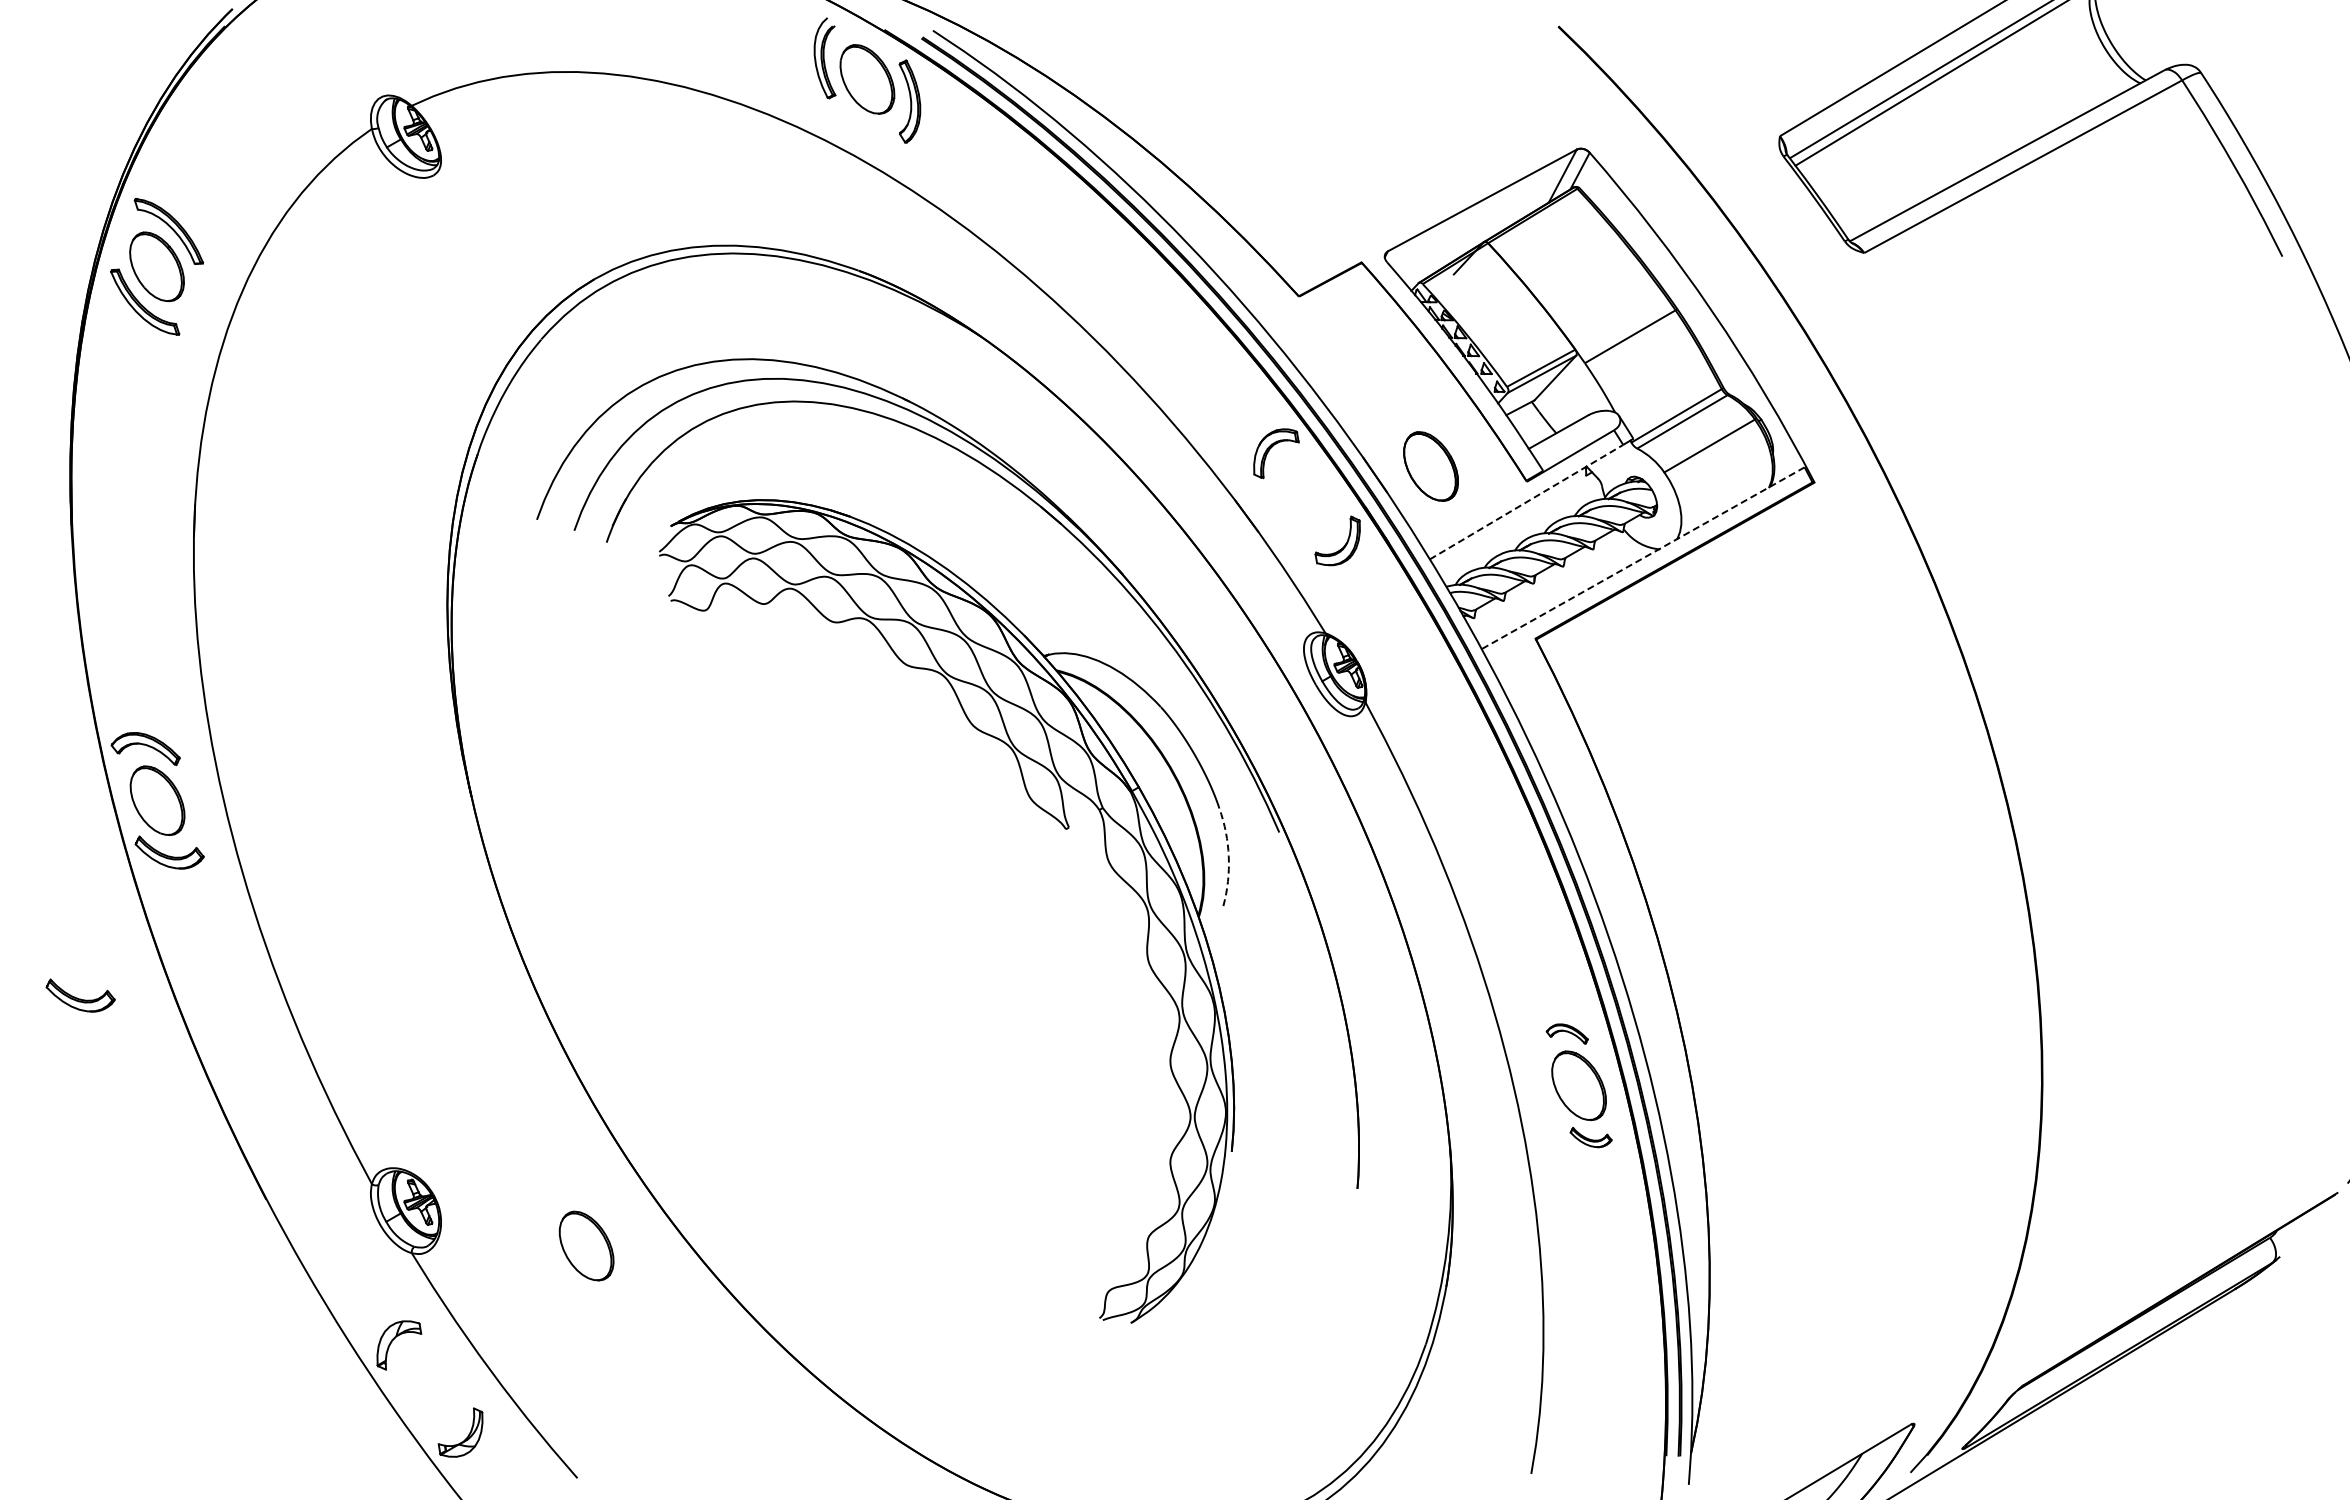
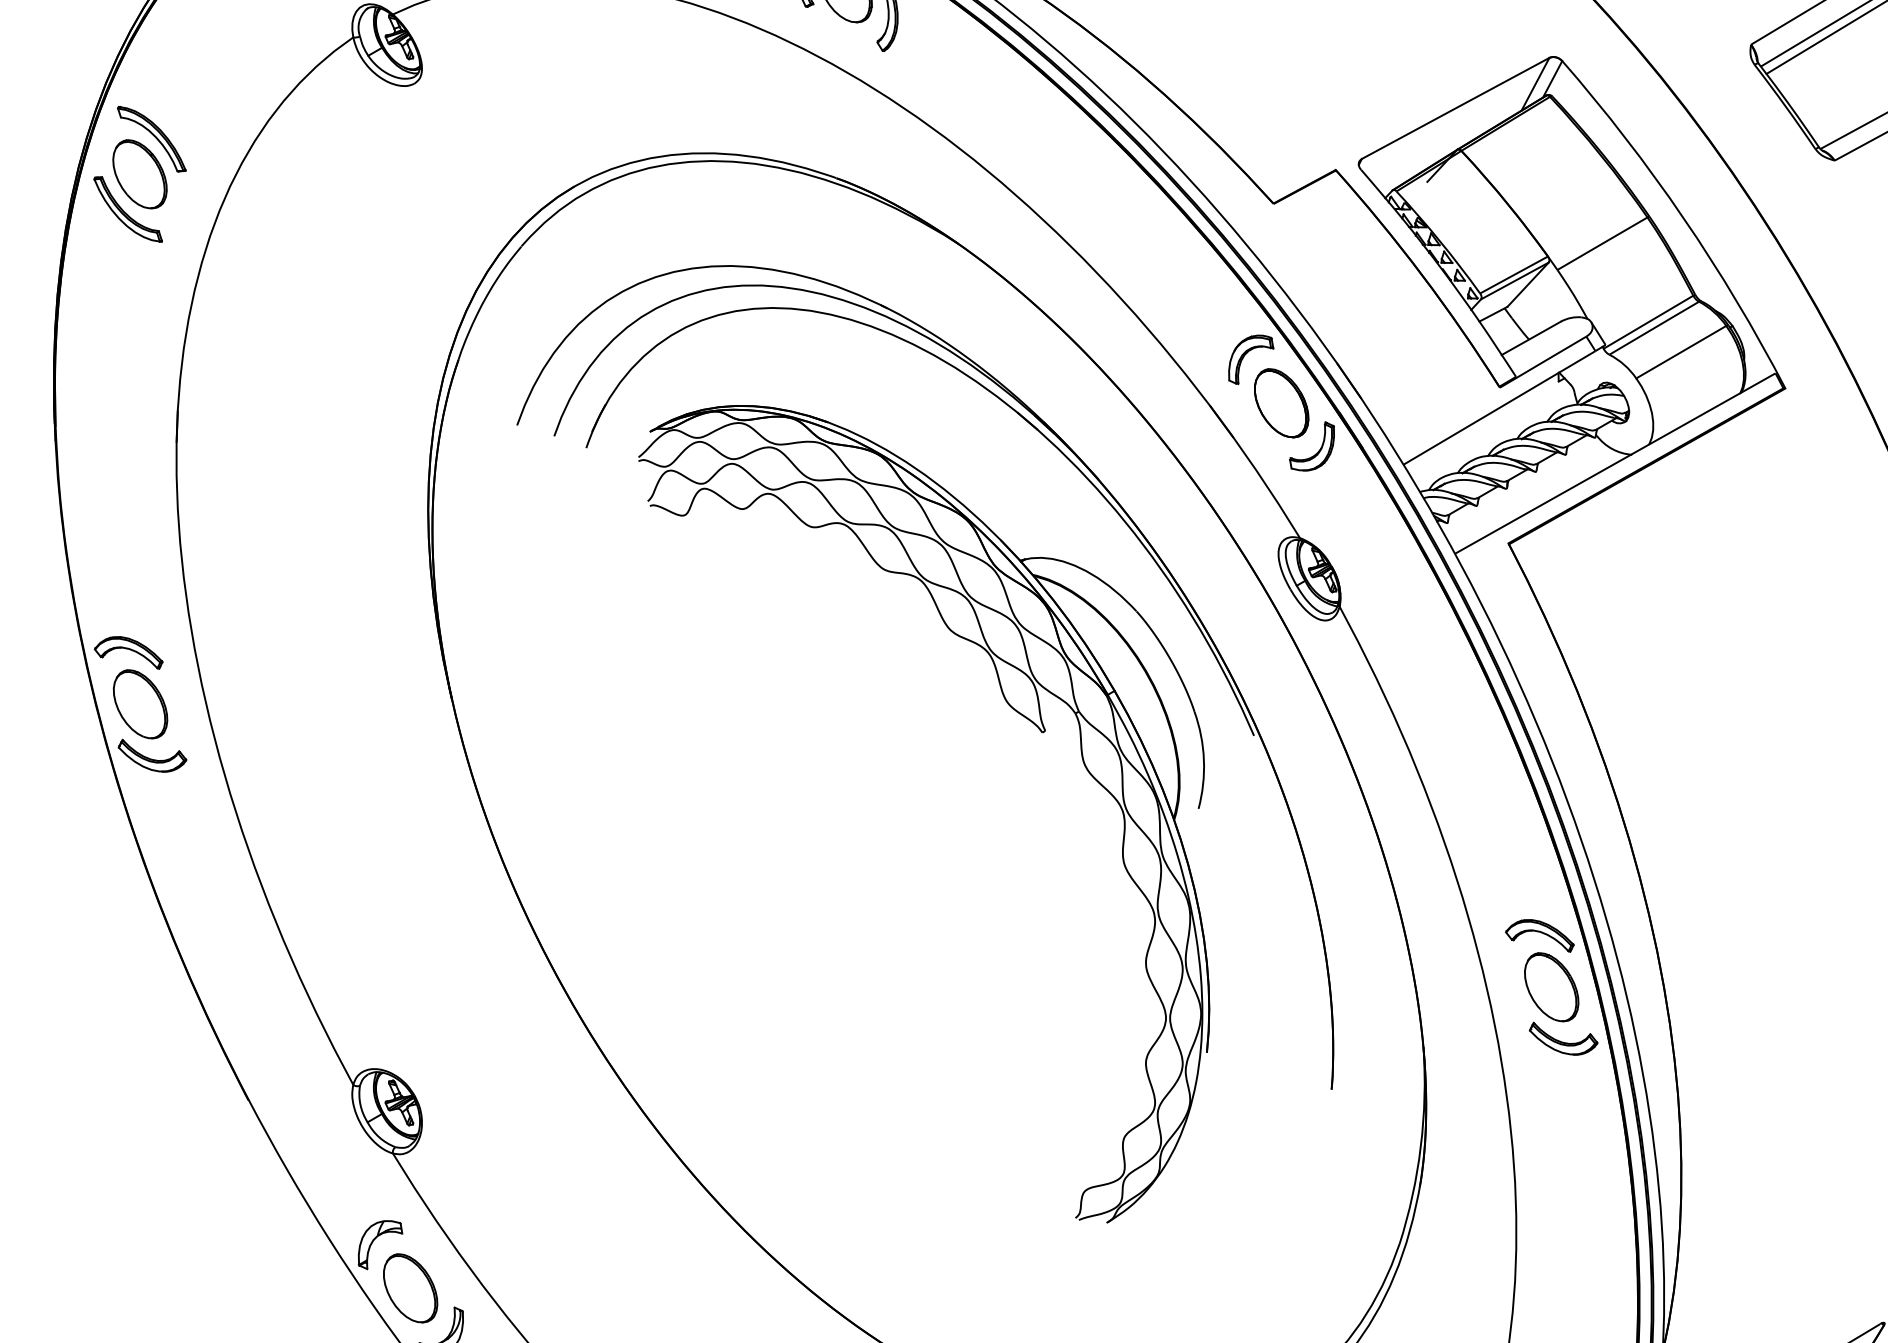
part: (1430, 466) -> (1281, 403), moved
line: (1526, 502) -> (1499, 408), dashed -> solid
line: (1642, 558) -> (1614, 463), dashed -> solid
arc: (1228, 856) -> (1203, 759), dashed -> solid
part: (80, 995) -> (64, 897), removed
part: (1567, 1033) -> (1540, 935), size x1.67
part: (1590, 1137) -> (1562, 1038), size x1.67
part: (586, 1245) -> (410, 1287), moved

